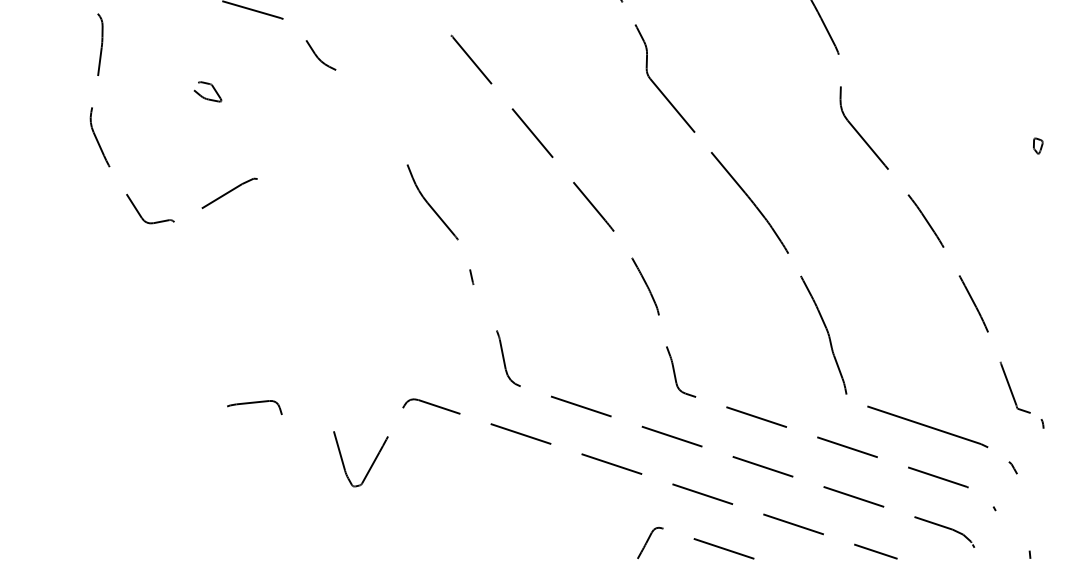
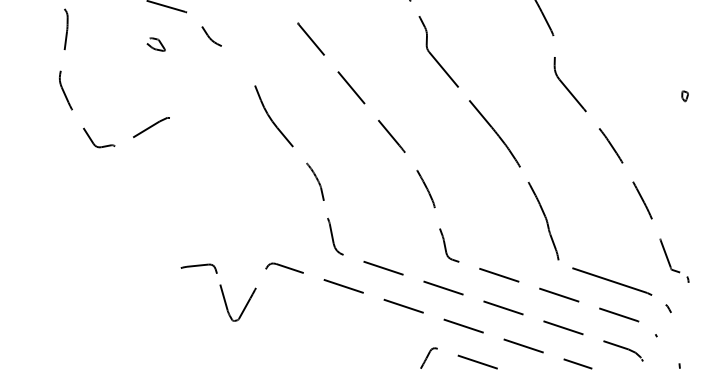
part: (206, 91) -> (155, 44), moved
part: (438, 216) -> (289, 142), size x1.67
curve: (253, 403) -> (198, 266), moved

